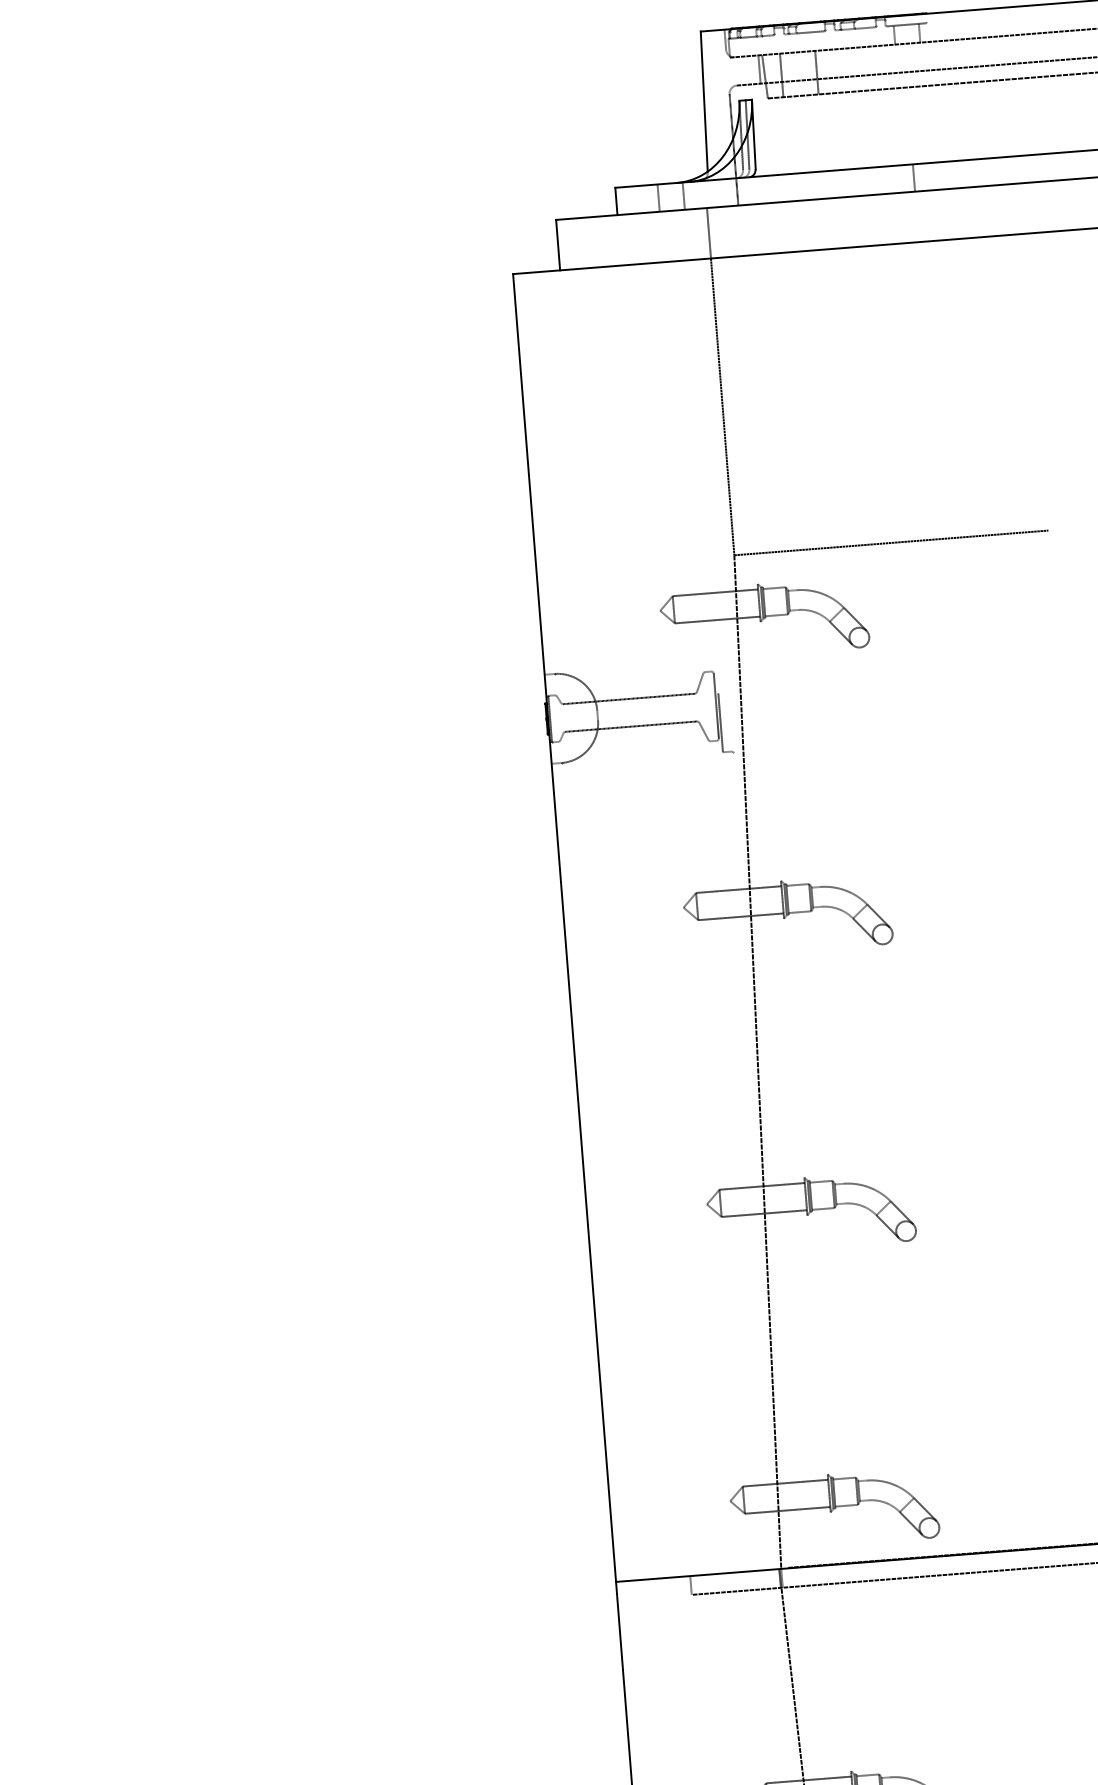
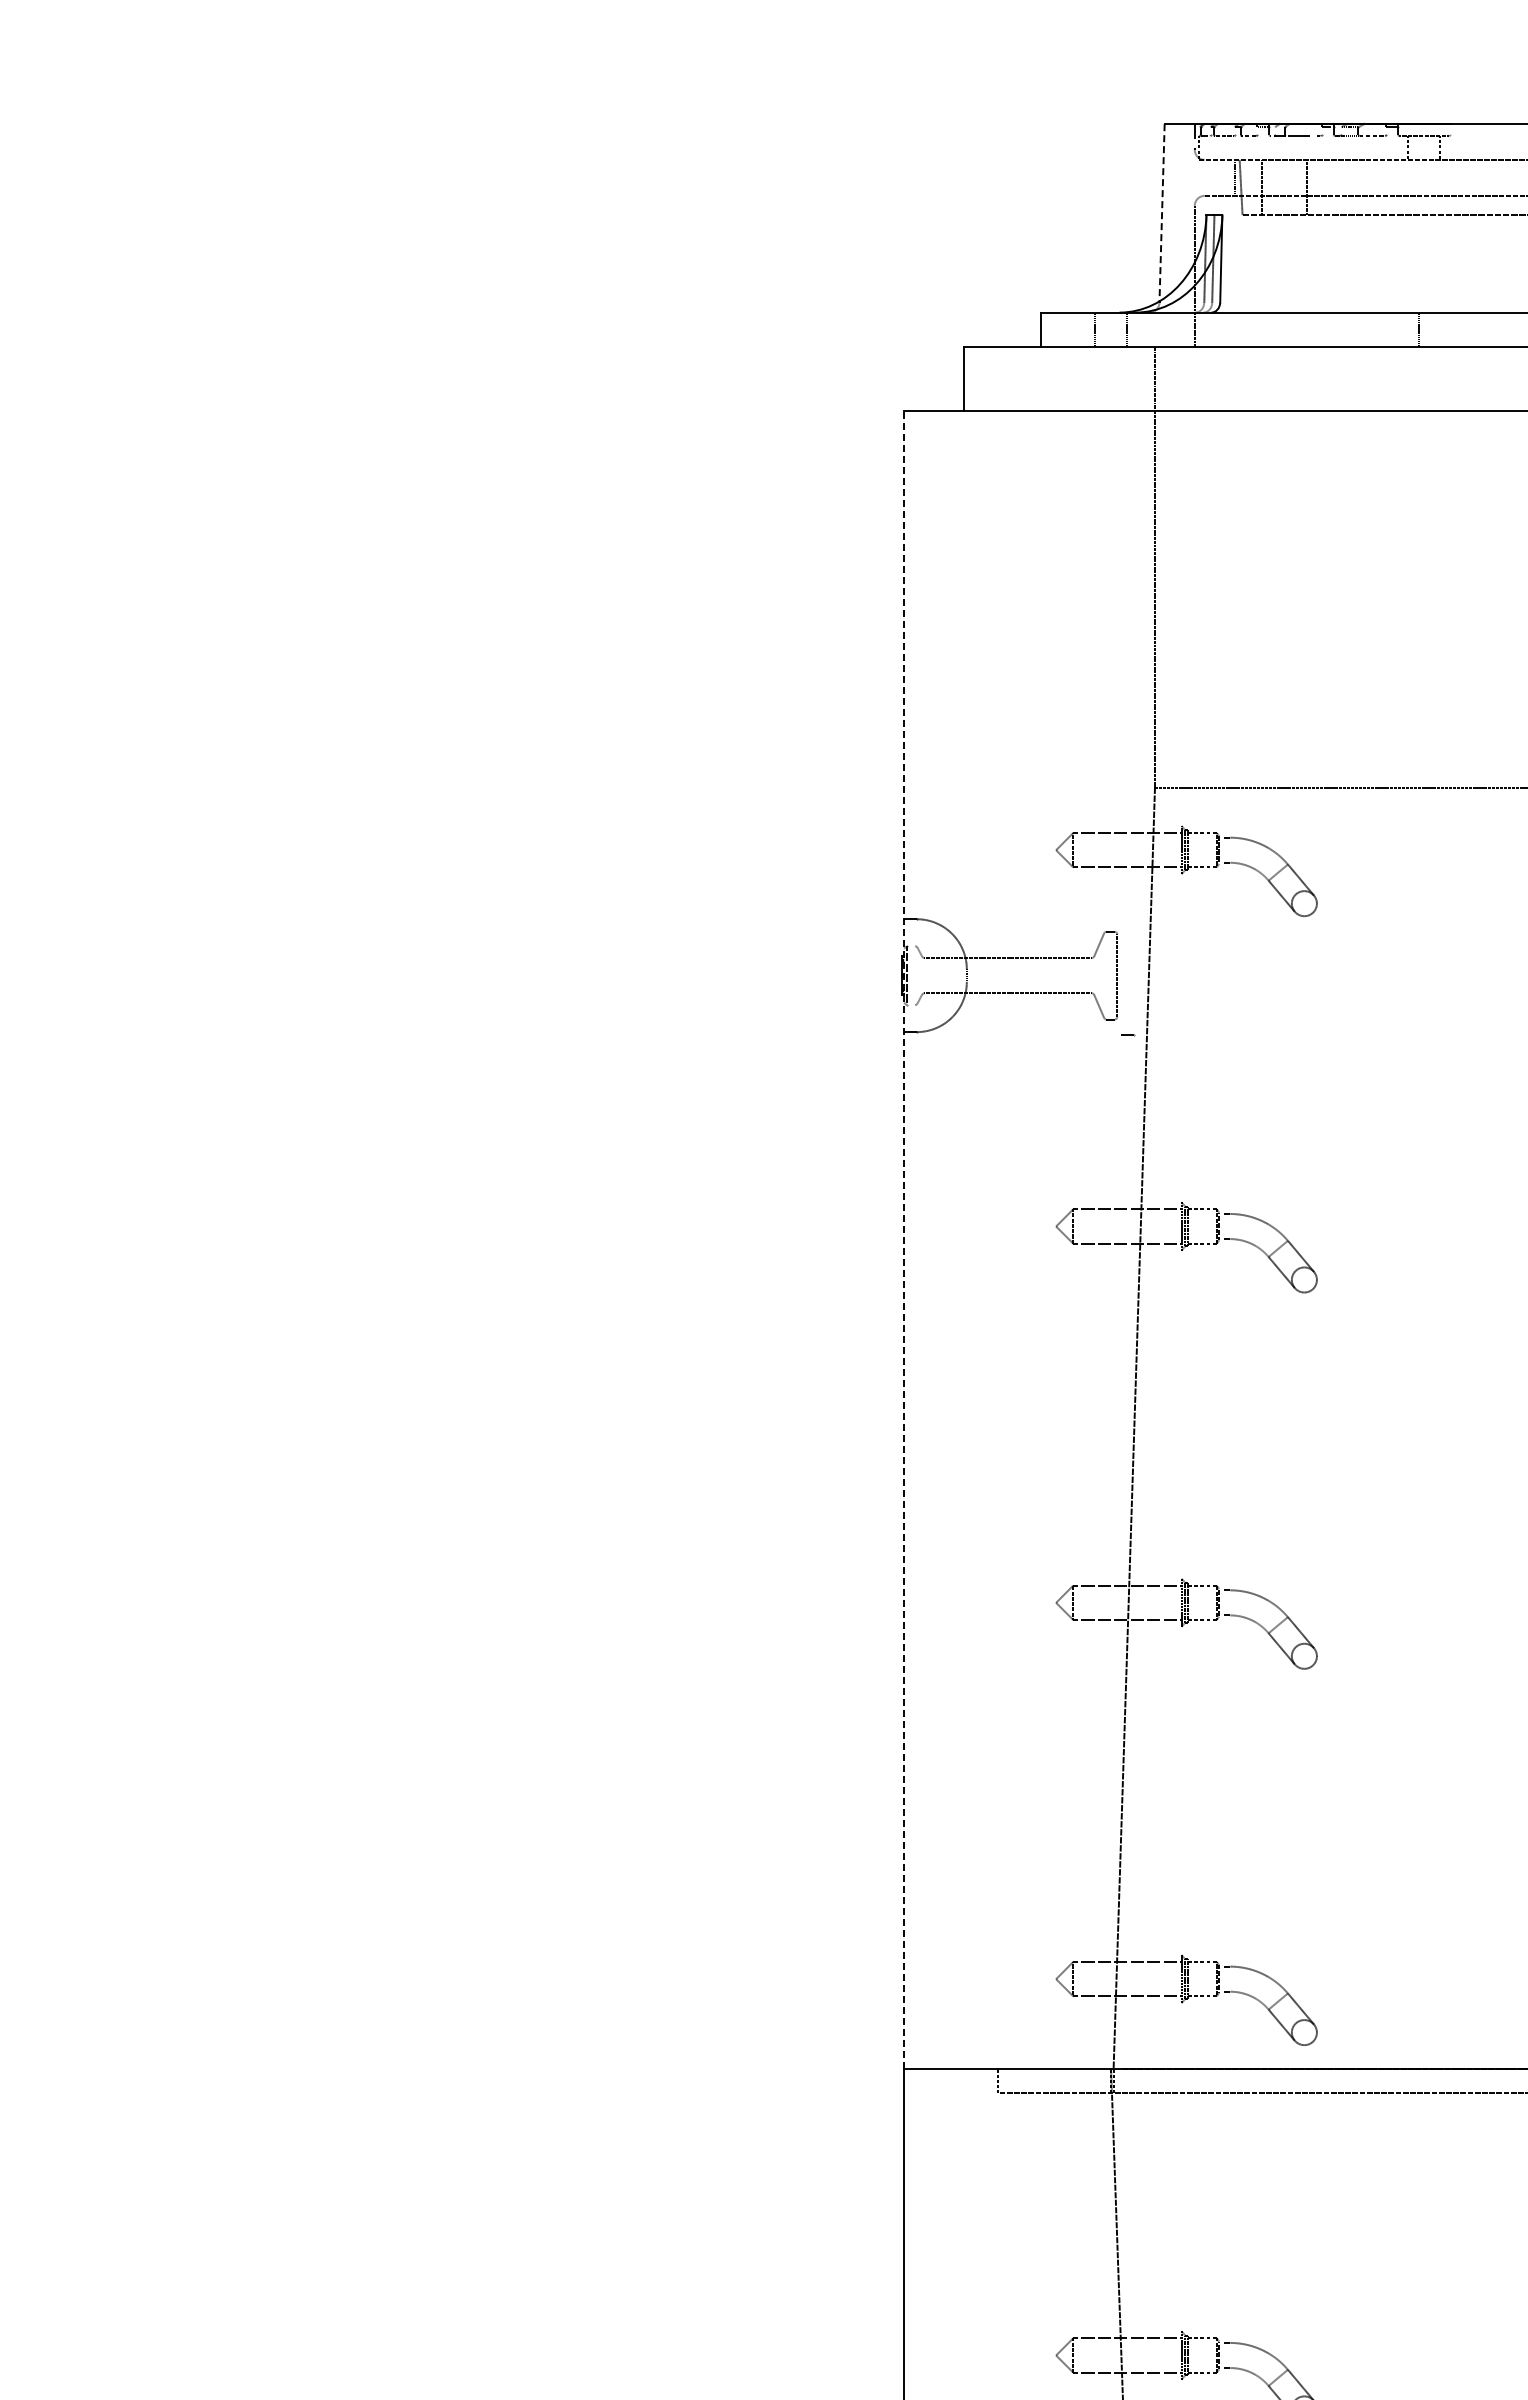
line: (704, 101) -> (1162, 212), solid -> dashed
line: (720, 722) -> (1121, 996), removed
line: (564, 927) -> (904, 1239), solid -> dashed

